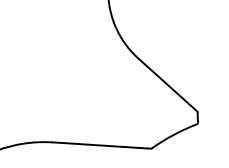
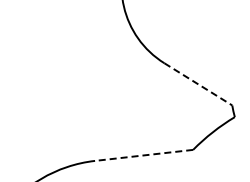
line: (168, 85) -> (198, 84), solid -> dashed
line: (101, 145) -> (143, 155), solid -> dashed

